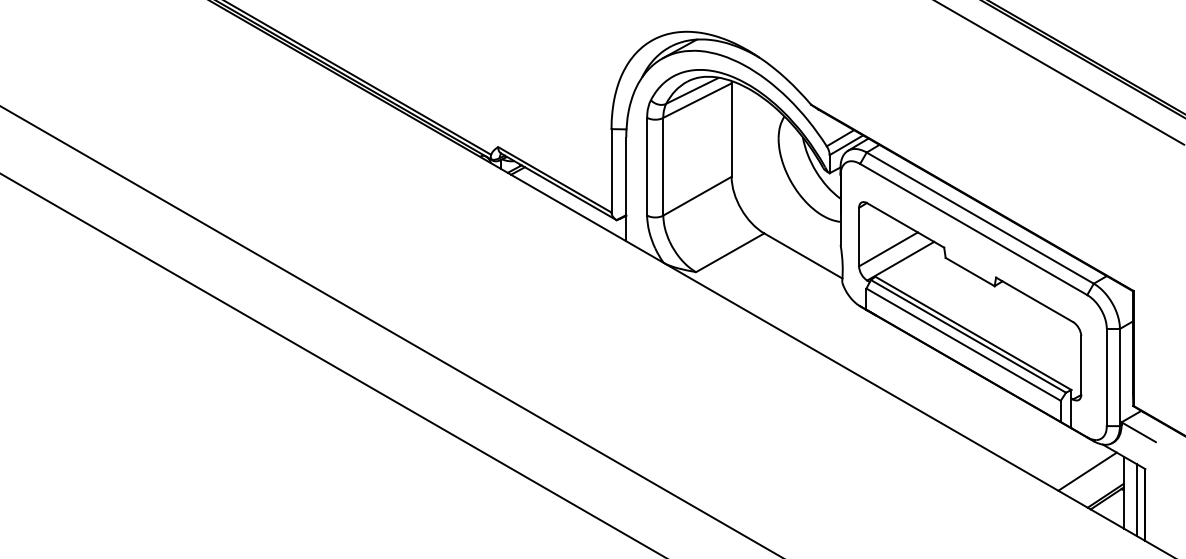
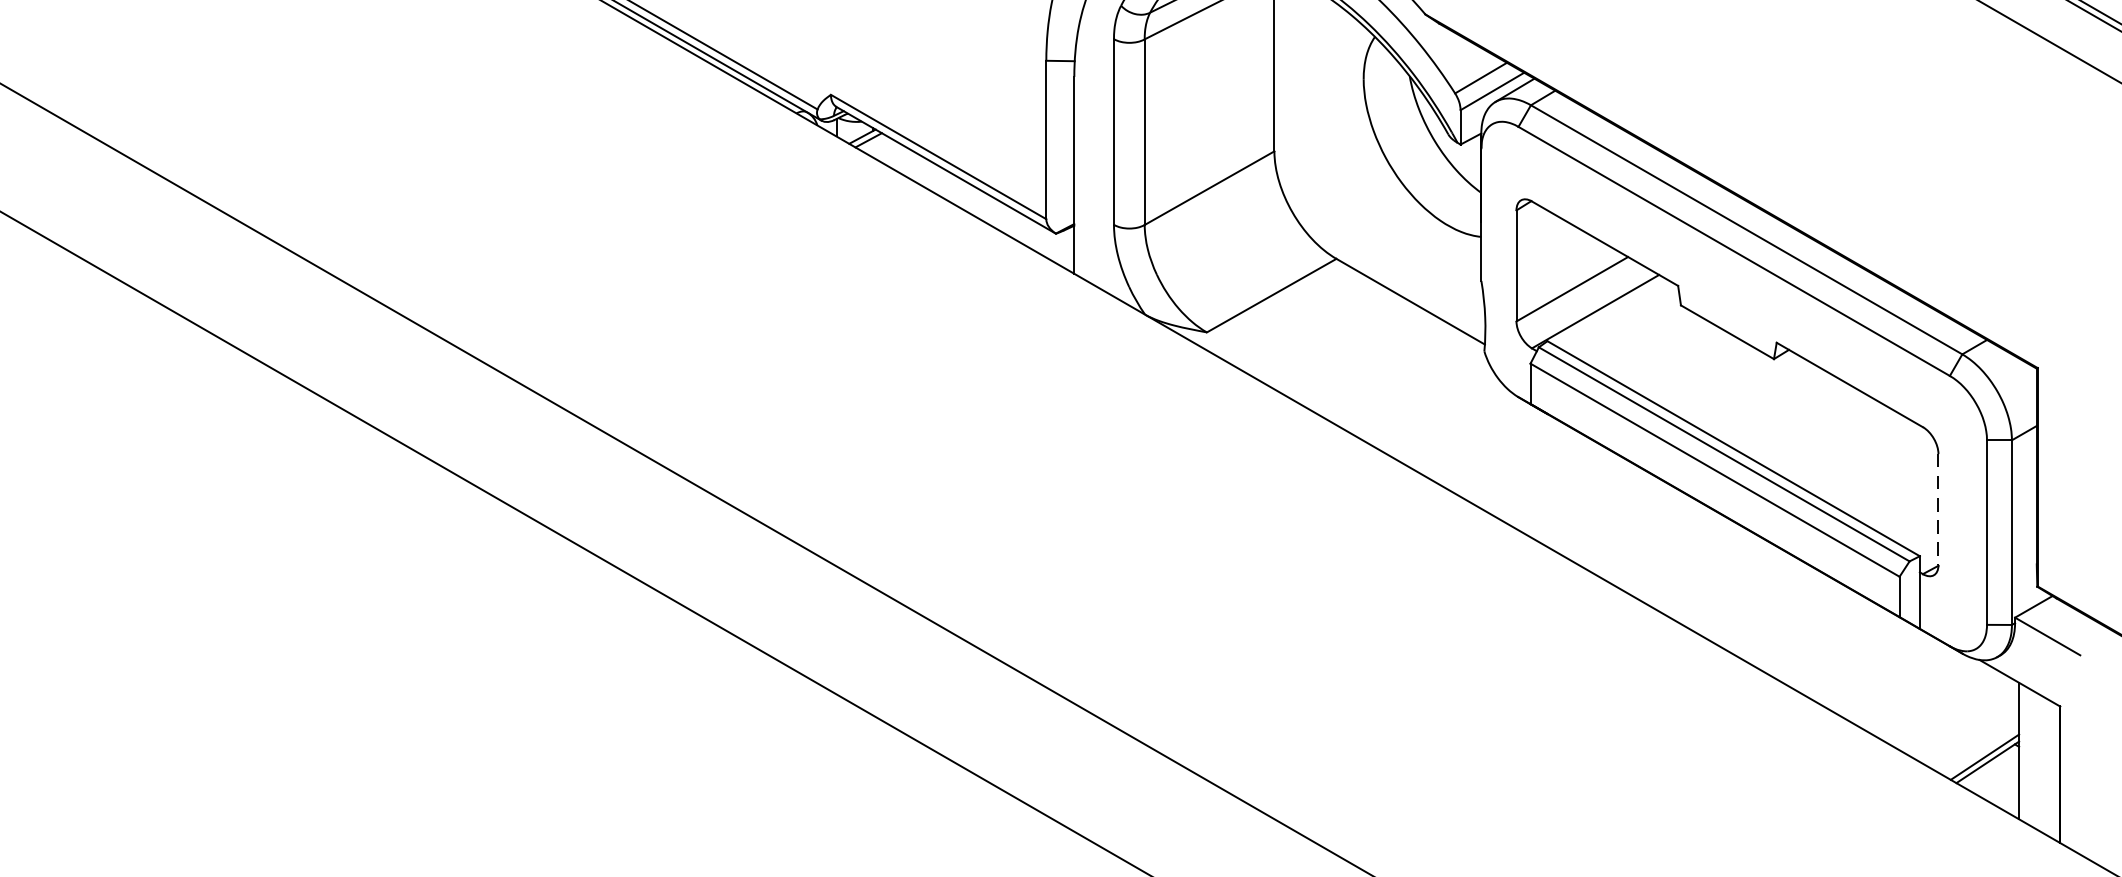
line: (1081, 365) -> (1938, 509), solid -> dashed
line: (1087, 471) -> (1950, 711), removed
line: (1137, 500) -> (2045, 766), removed

